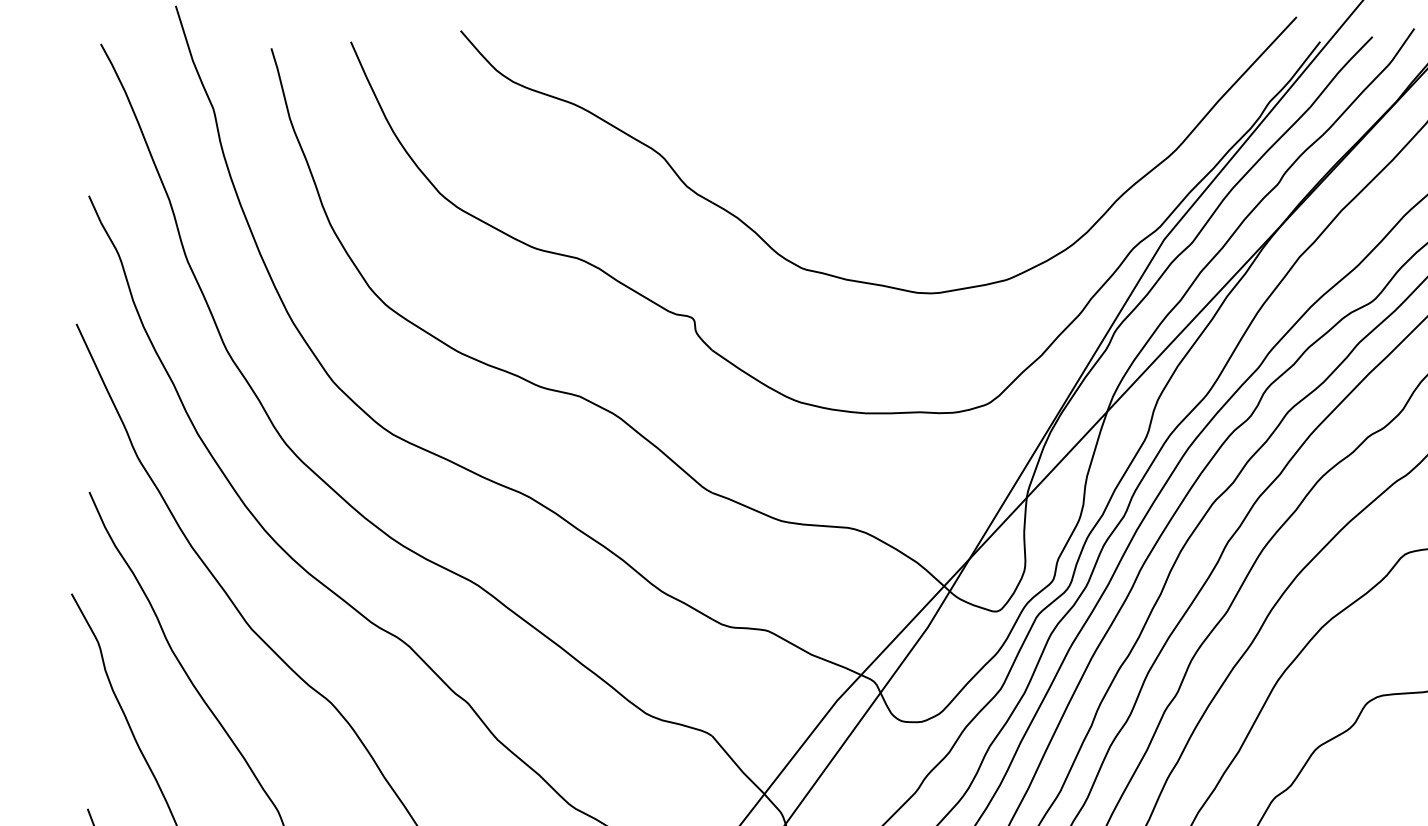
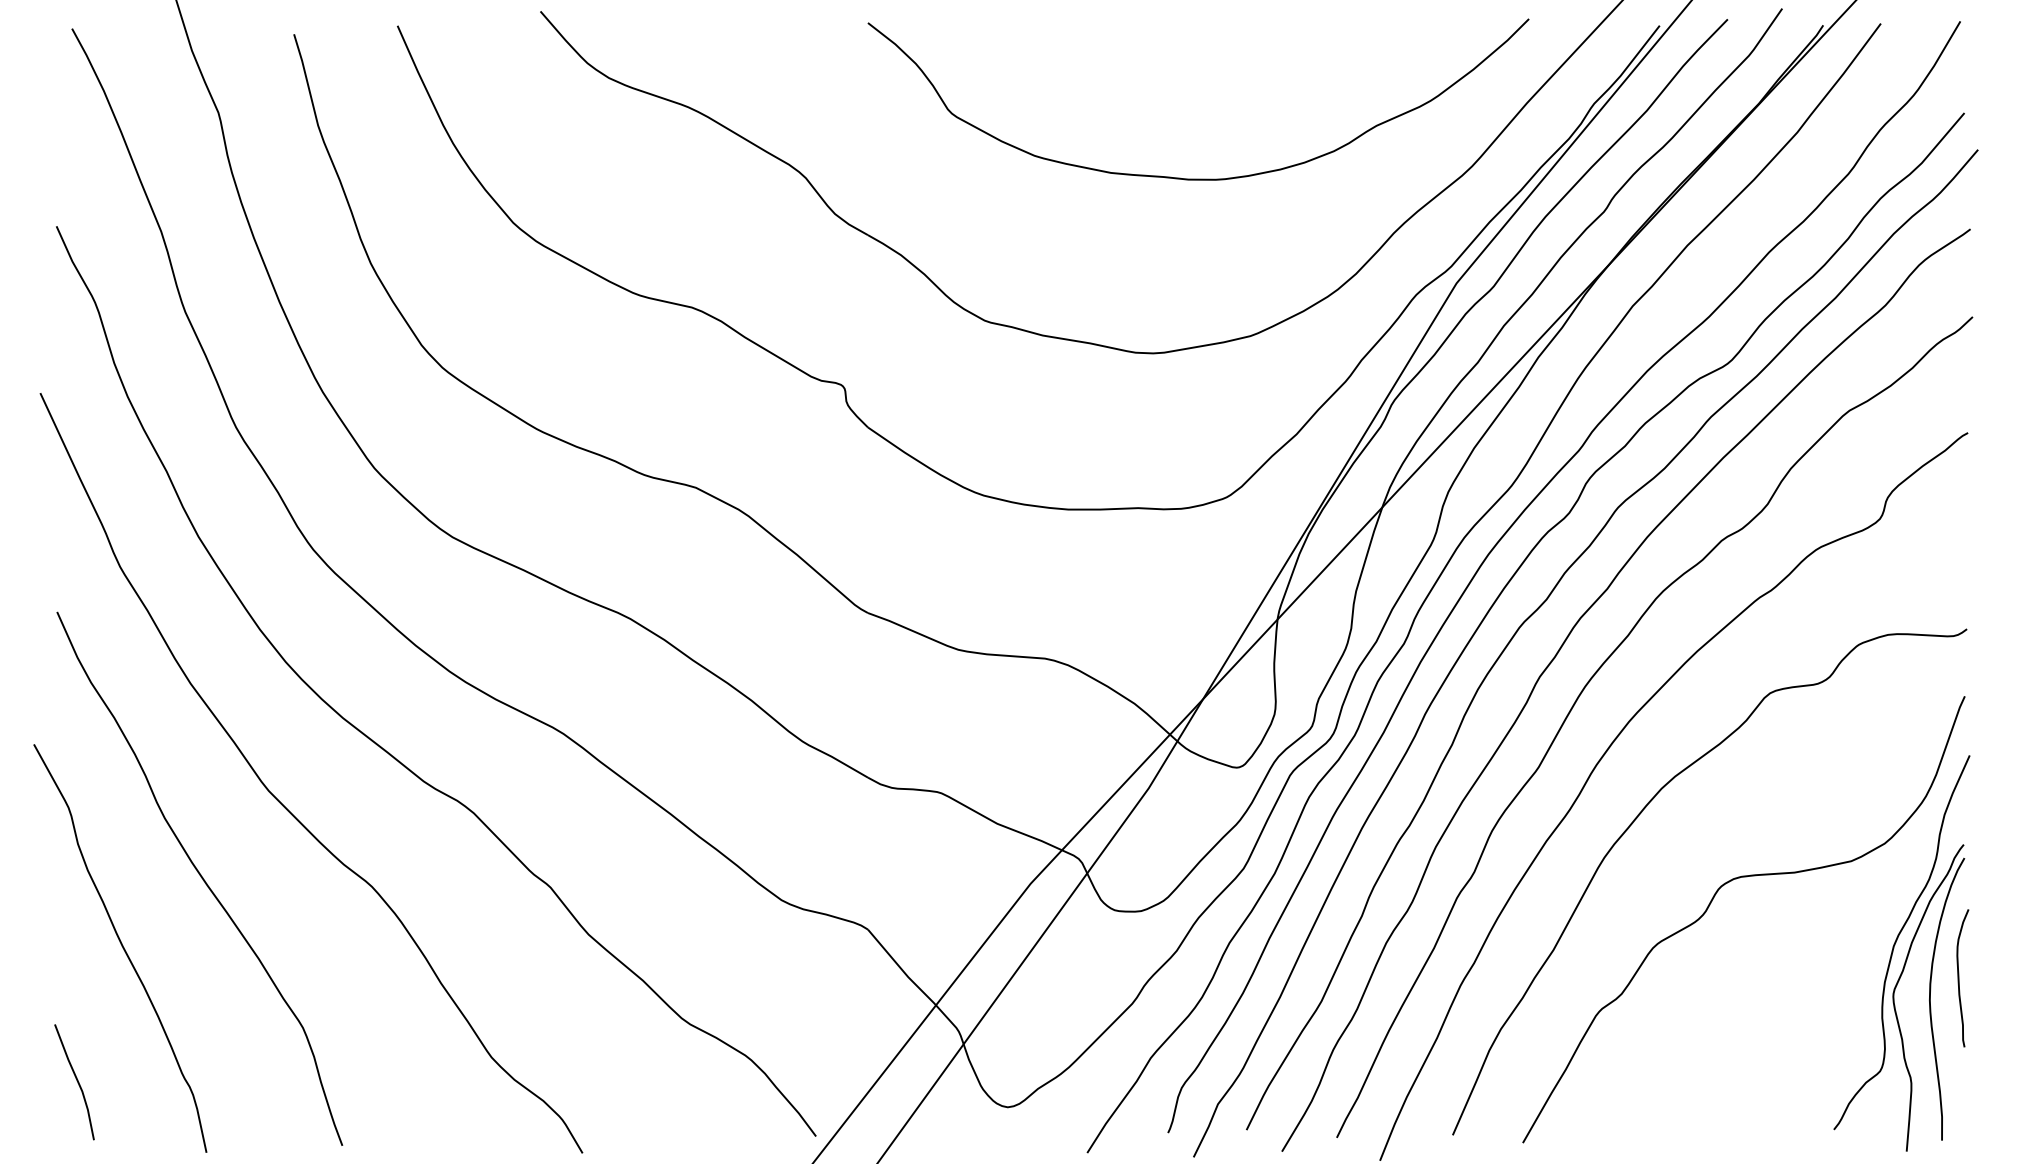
curve: (966, 159) -> (1198, 178), added

